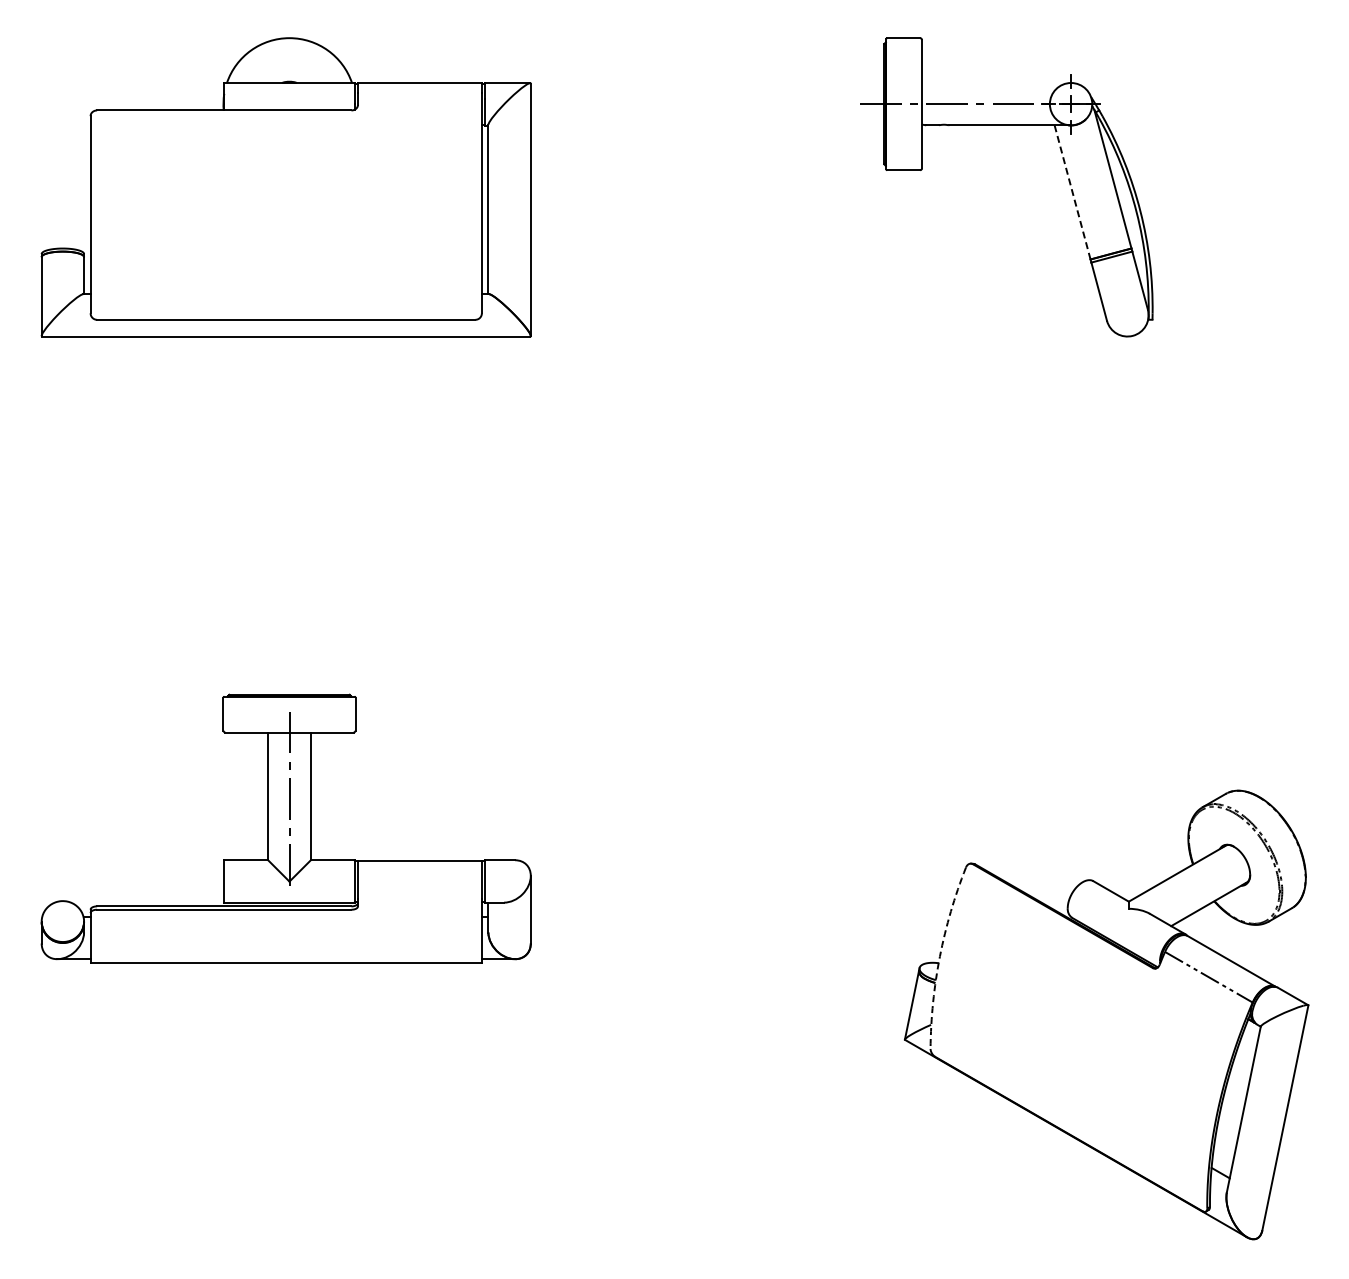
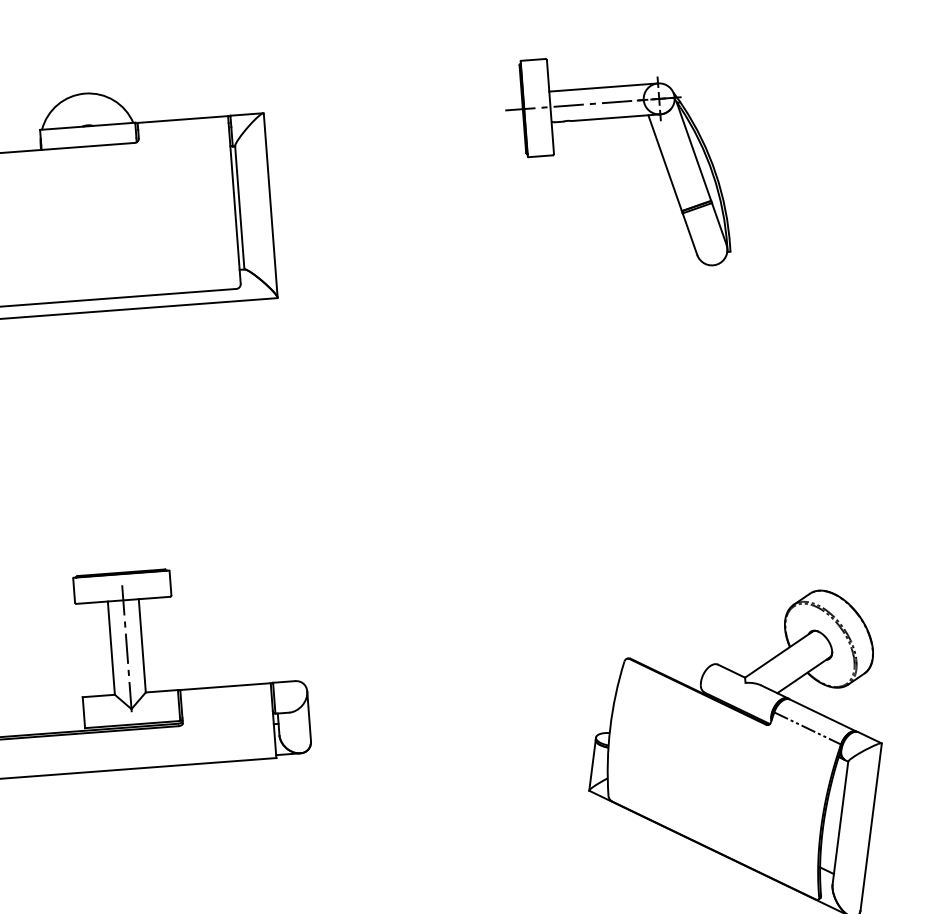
line: (996, 83) -> (603, 87), added
line: (1072, 192) -> (665, 163), dashed -> solid
arc: (939, 956) -> (609, 728), dashed -> solid

